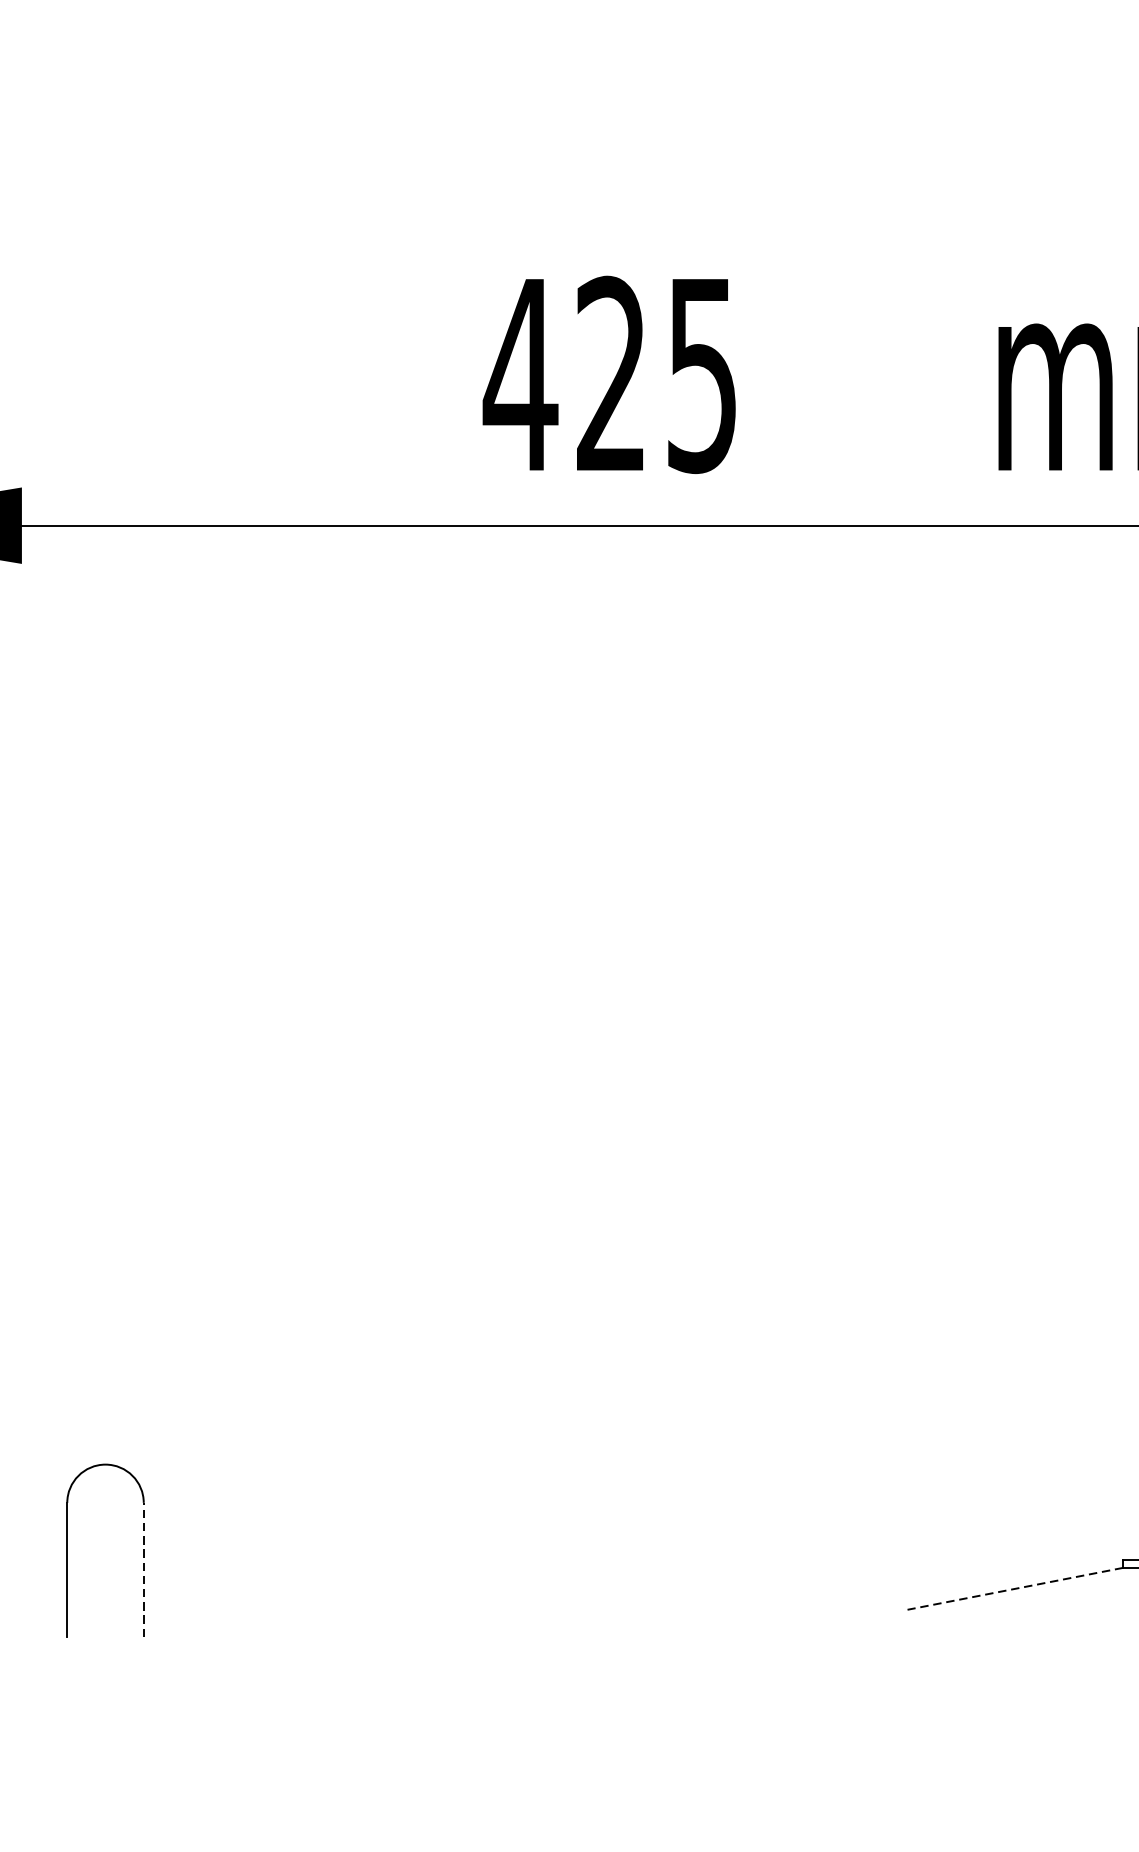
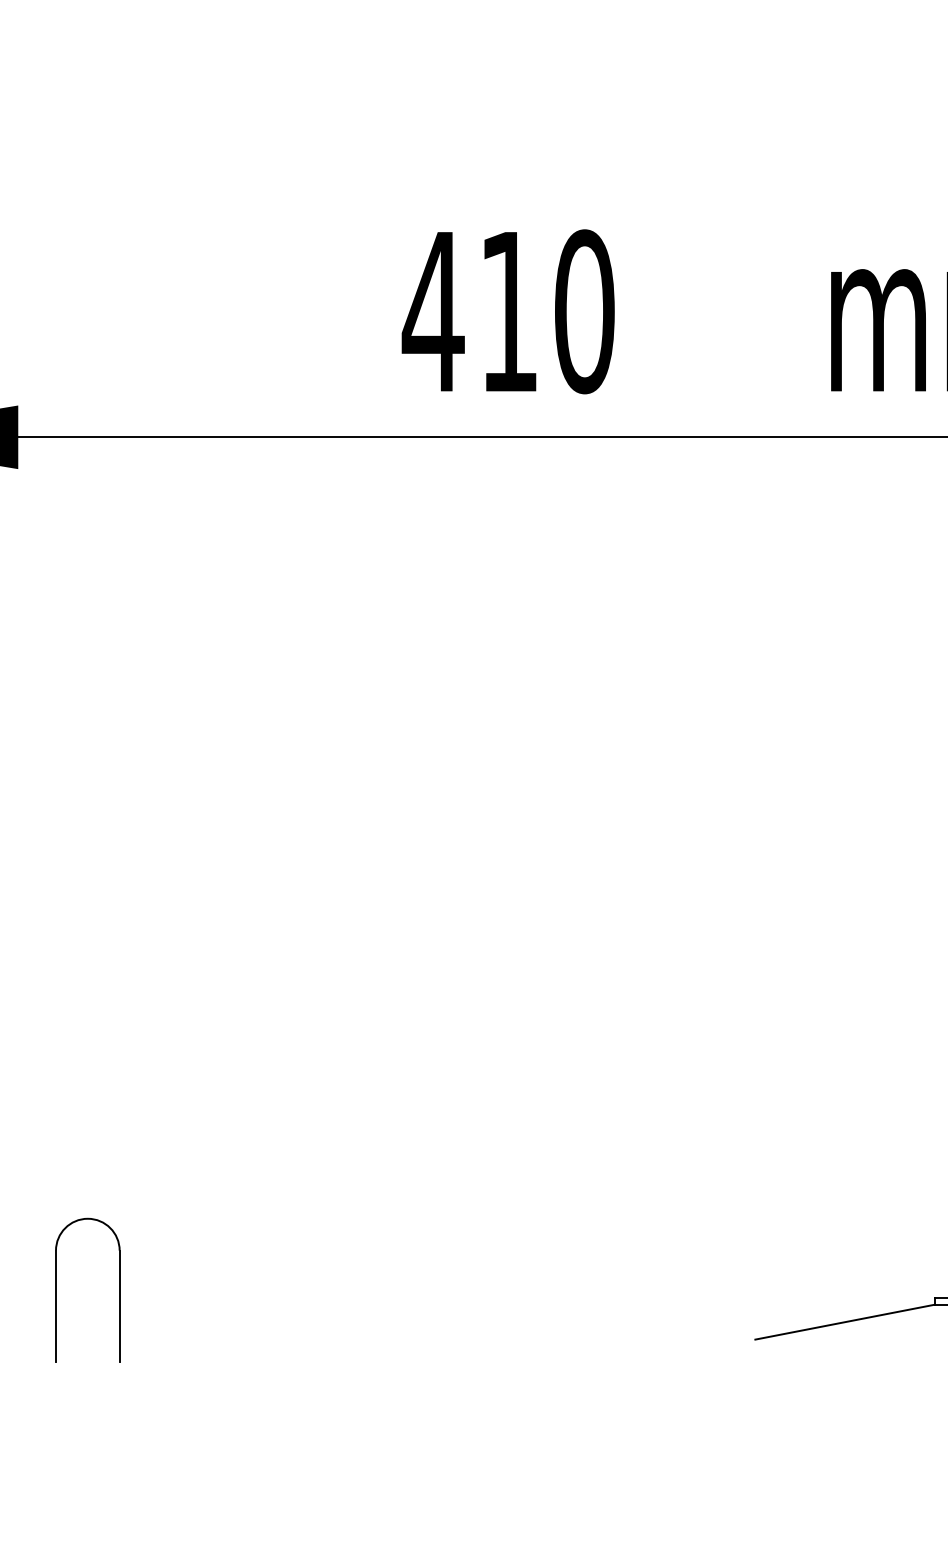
text: (657, 374) -> (547, 311), 425 -> 410
line: (143, 1570) -> (119, 1306), dashed -> solid
line: (1014, 1589) -> (844, 1322), dashed -> solid

